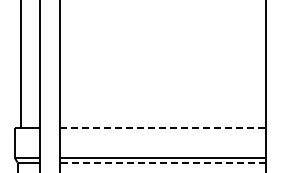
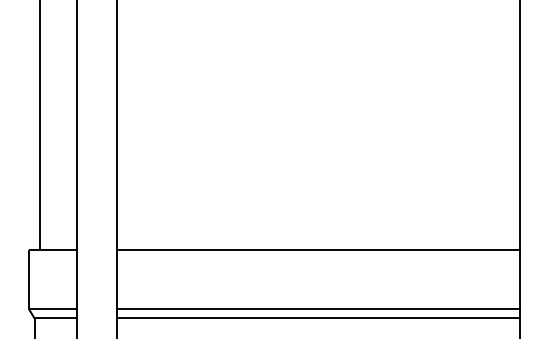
line: (163, 127) -> (320, 249), dashed -> solid
line: (162, 162) -> (318, 318), dashed -> solid

